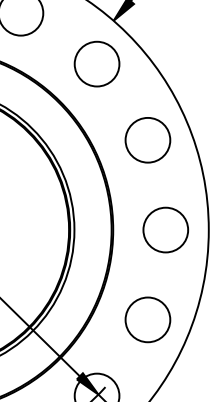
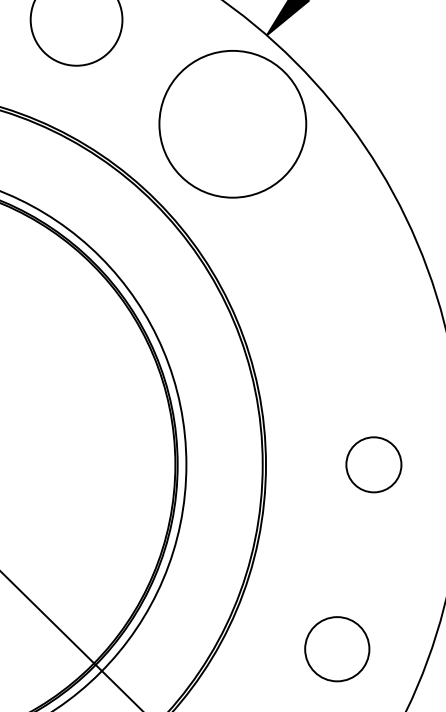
circle: (96, 63) -> (231, 122), size x1.6
circle: (147, 140) -> (336, 280), removed
circle: (165, 229) -> (373, 463), size x0.6
circle: (147, 319) -> (336, 648), size x0.7

